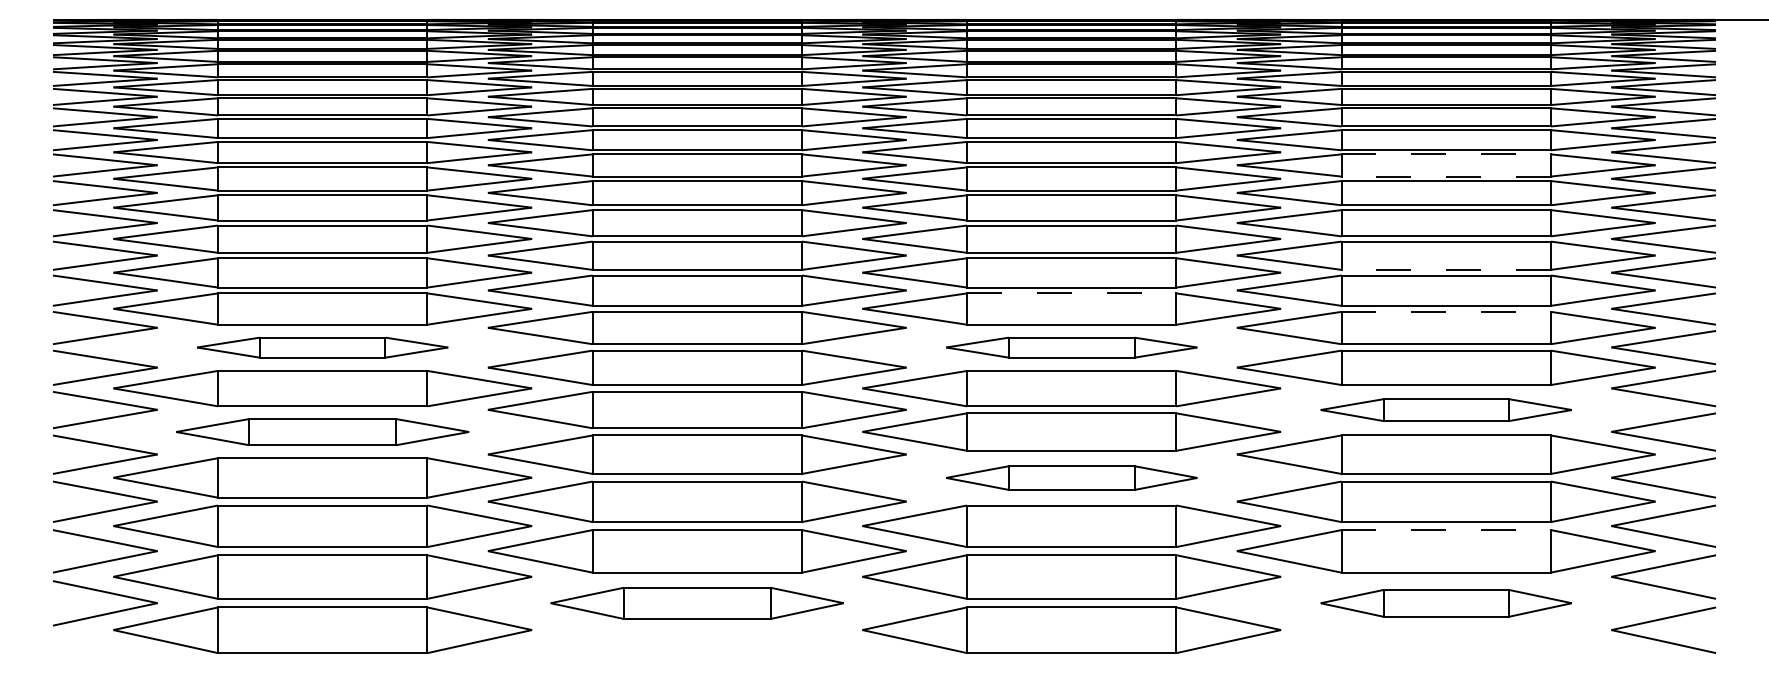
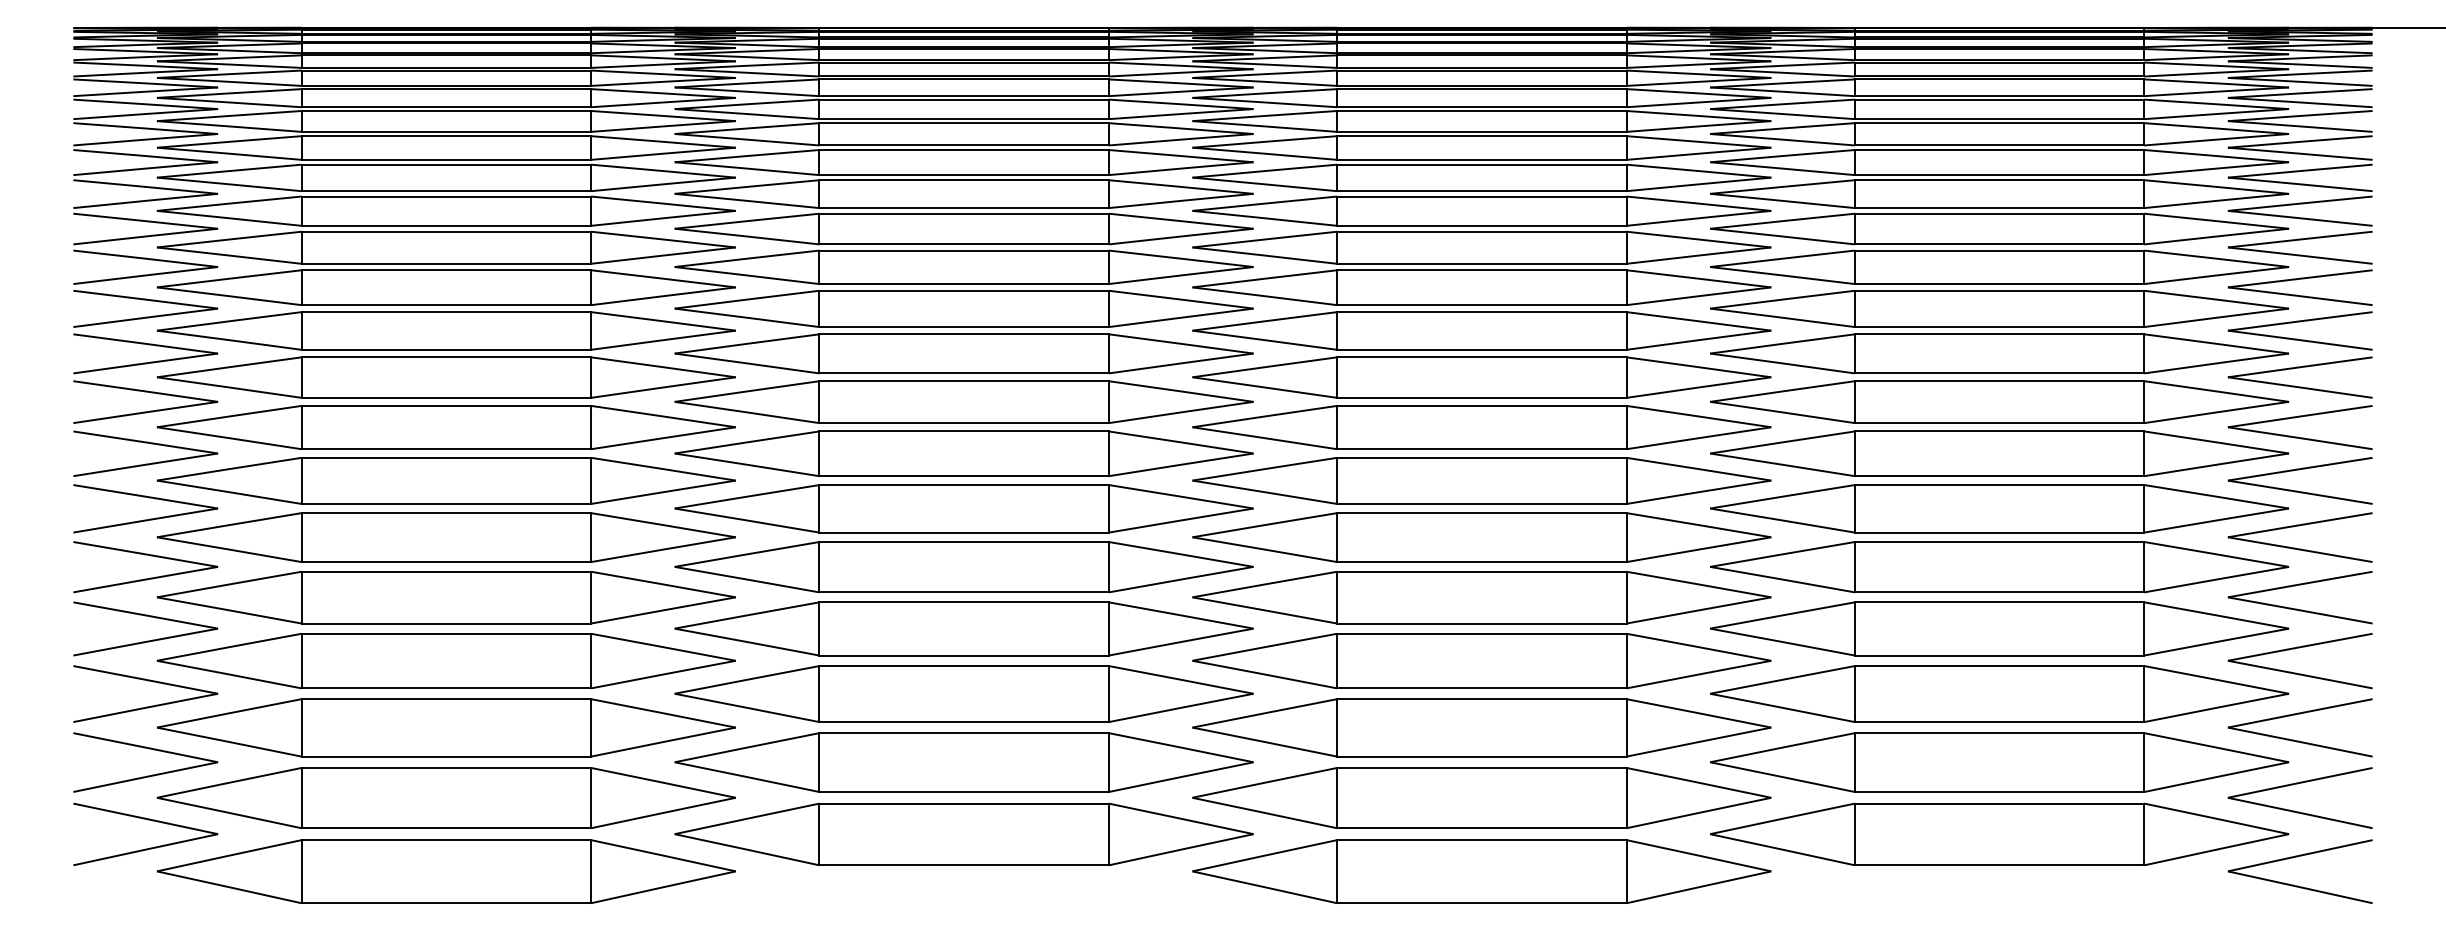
line: (1446, 154) -> (1999, 213), dashed -> solid
line: (1446, 176) -> (1999, 244), dashed -> solid
line: (1446, 269) -> (1999, 373), dashed -> solid
line: (1071, 293) -> (1481, 405), dashed -> solid
line: (1446, 311) -> (1999, 431), dashed -> solid
part: (322, 347) -> (445, 480), size x1.67
part: (1071, 347) -> (1481, 480), size x1.67
part: (1446, 410) -> (1999, 567), size x1.67
part: (322, 431) -> (445, 597), size x1.43
part: (1071, 478) -> (1481, 661), size x1.67
line: (1446, 530) -> (1999, 733), dashed -> solid
part: (696, 603) -> (963, 834), size x1.43
part: (1446, 603) -> (1999, 834), size x1.67

